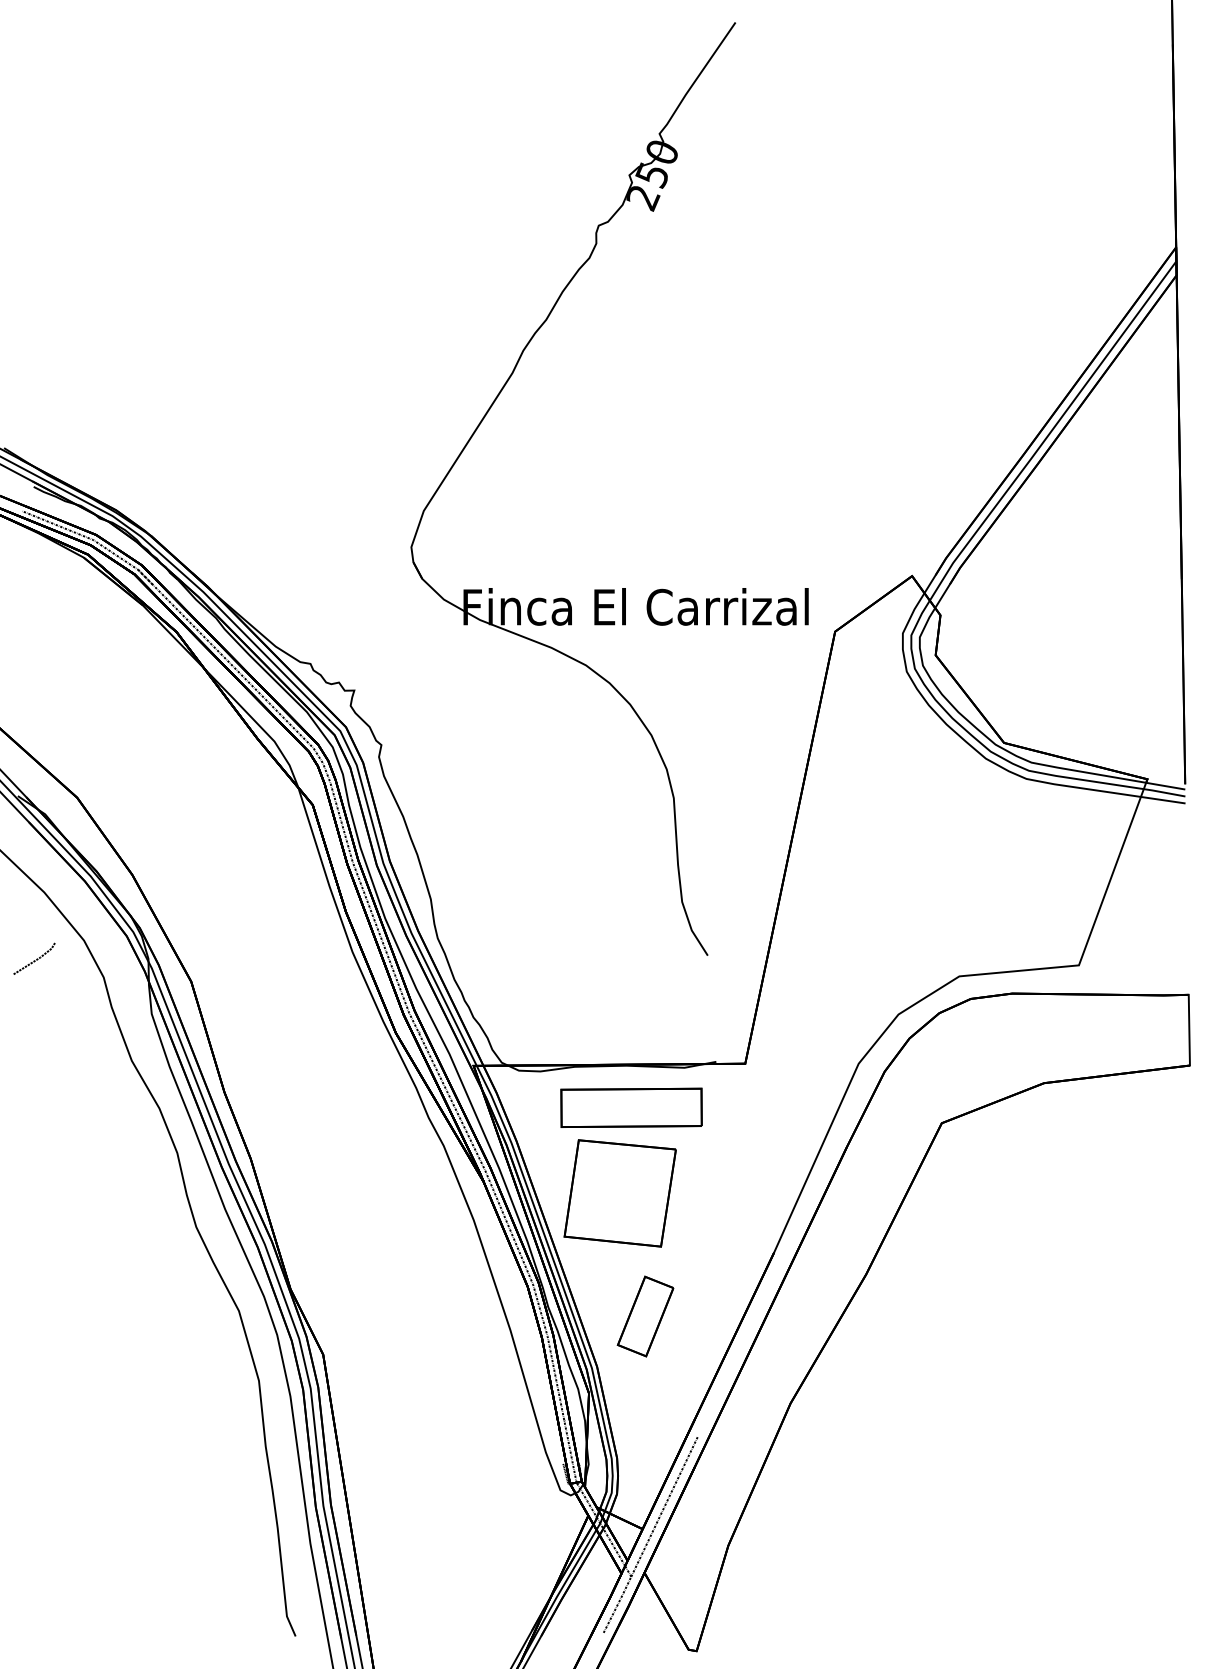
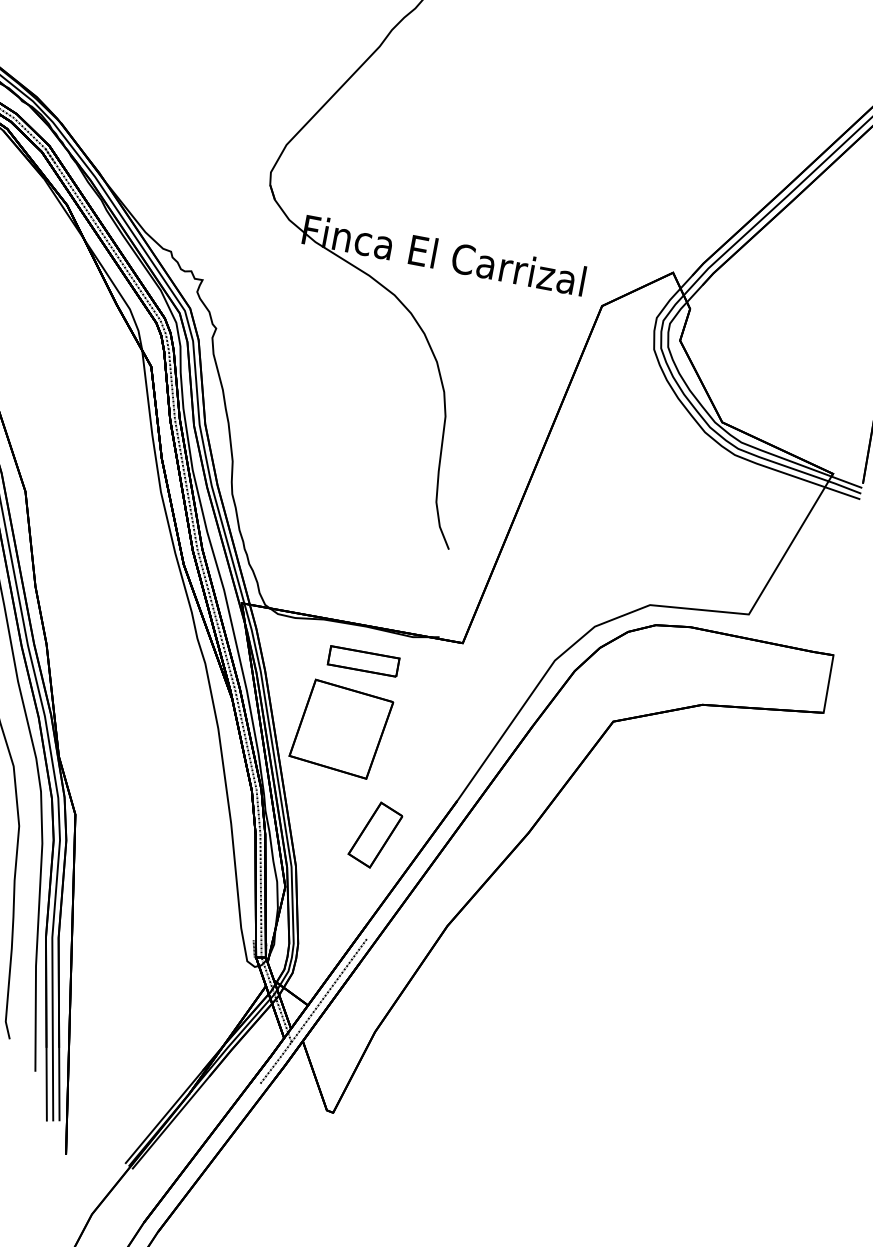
part: (631, 1107) -> (363, 661), size x0.6
part: (645, 1316) -> (375, 835), moved

